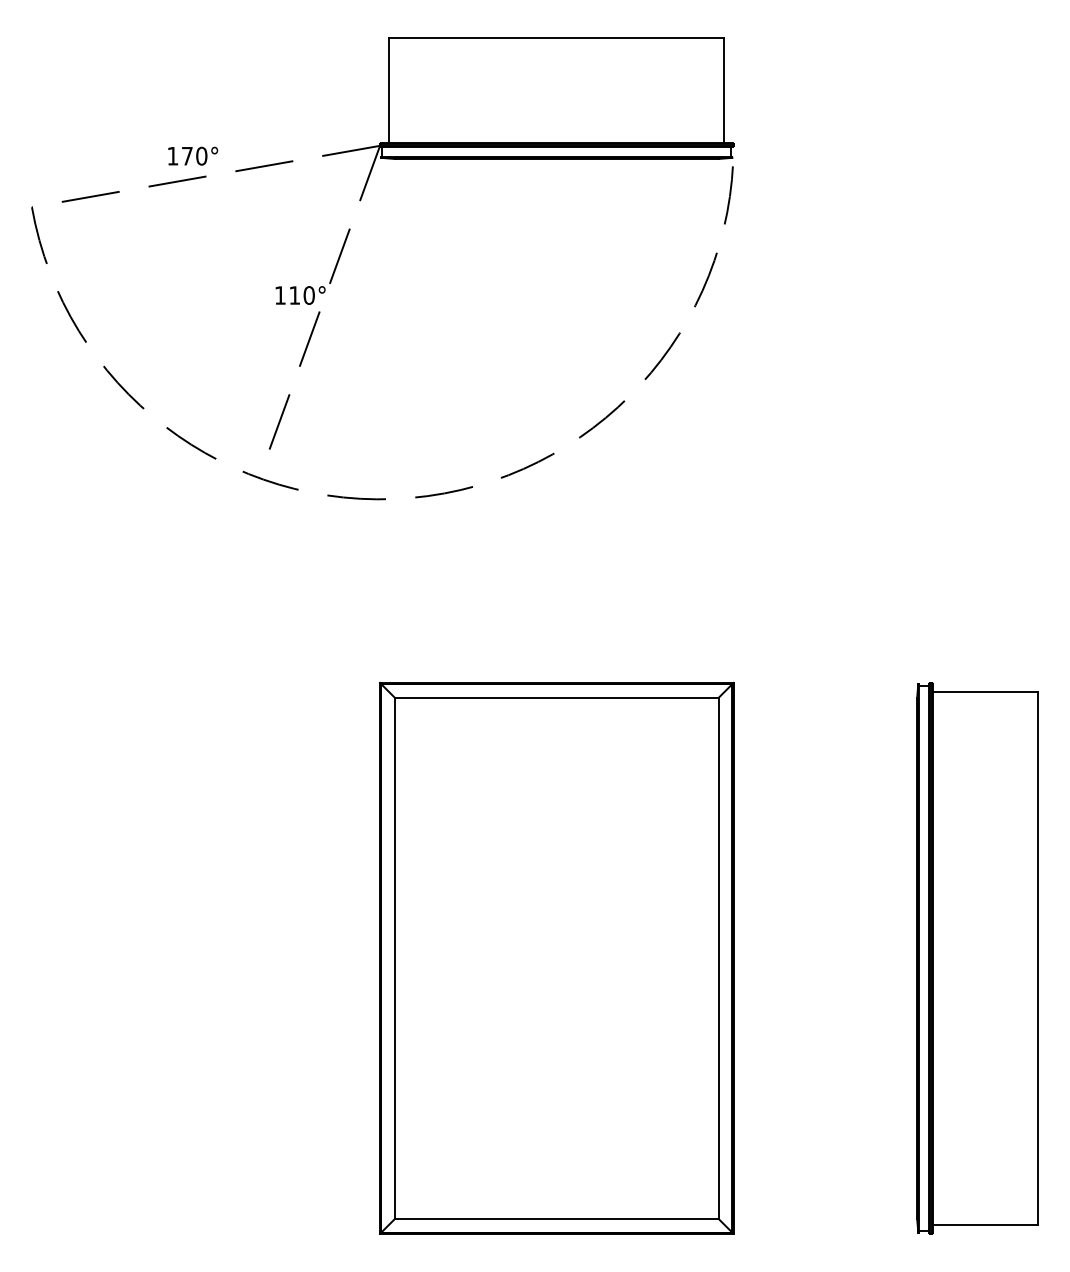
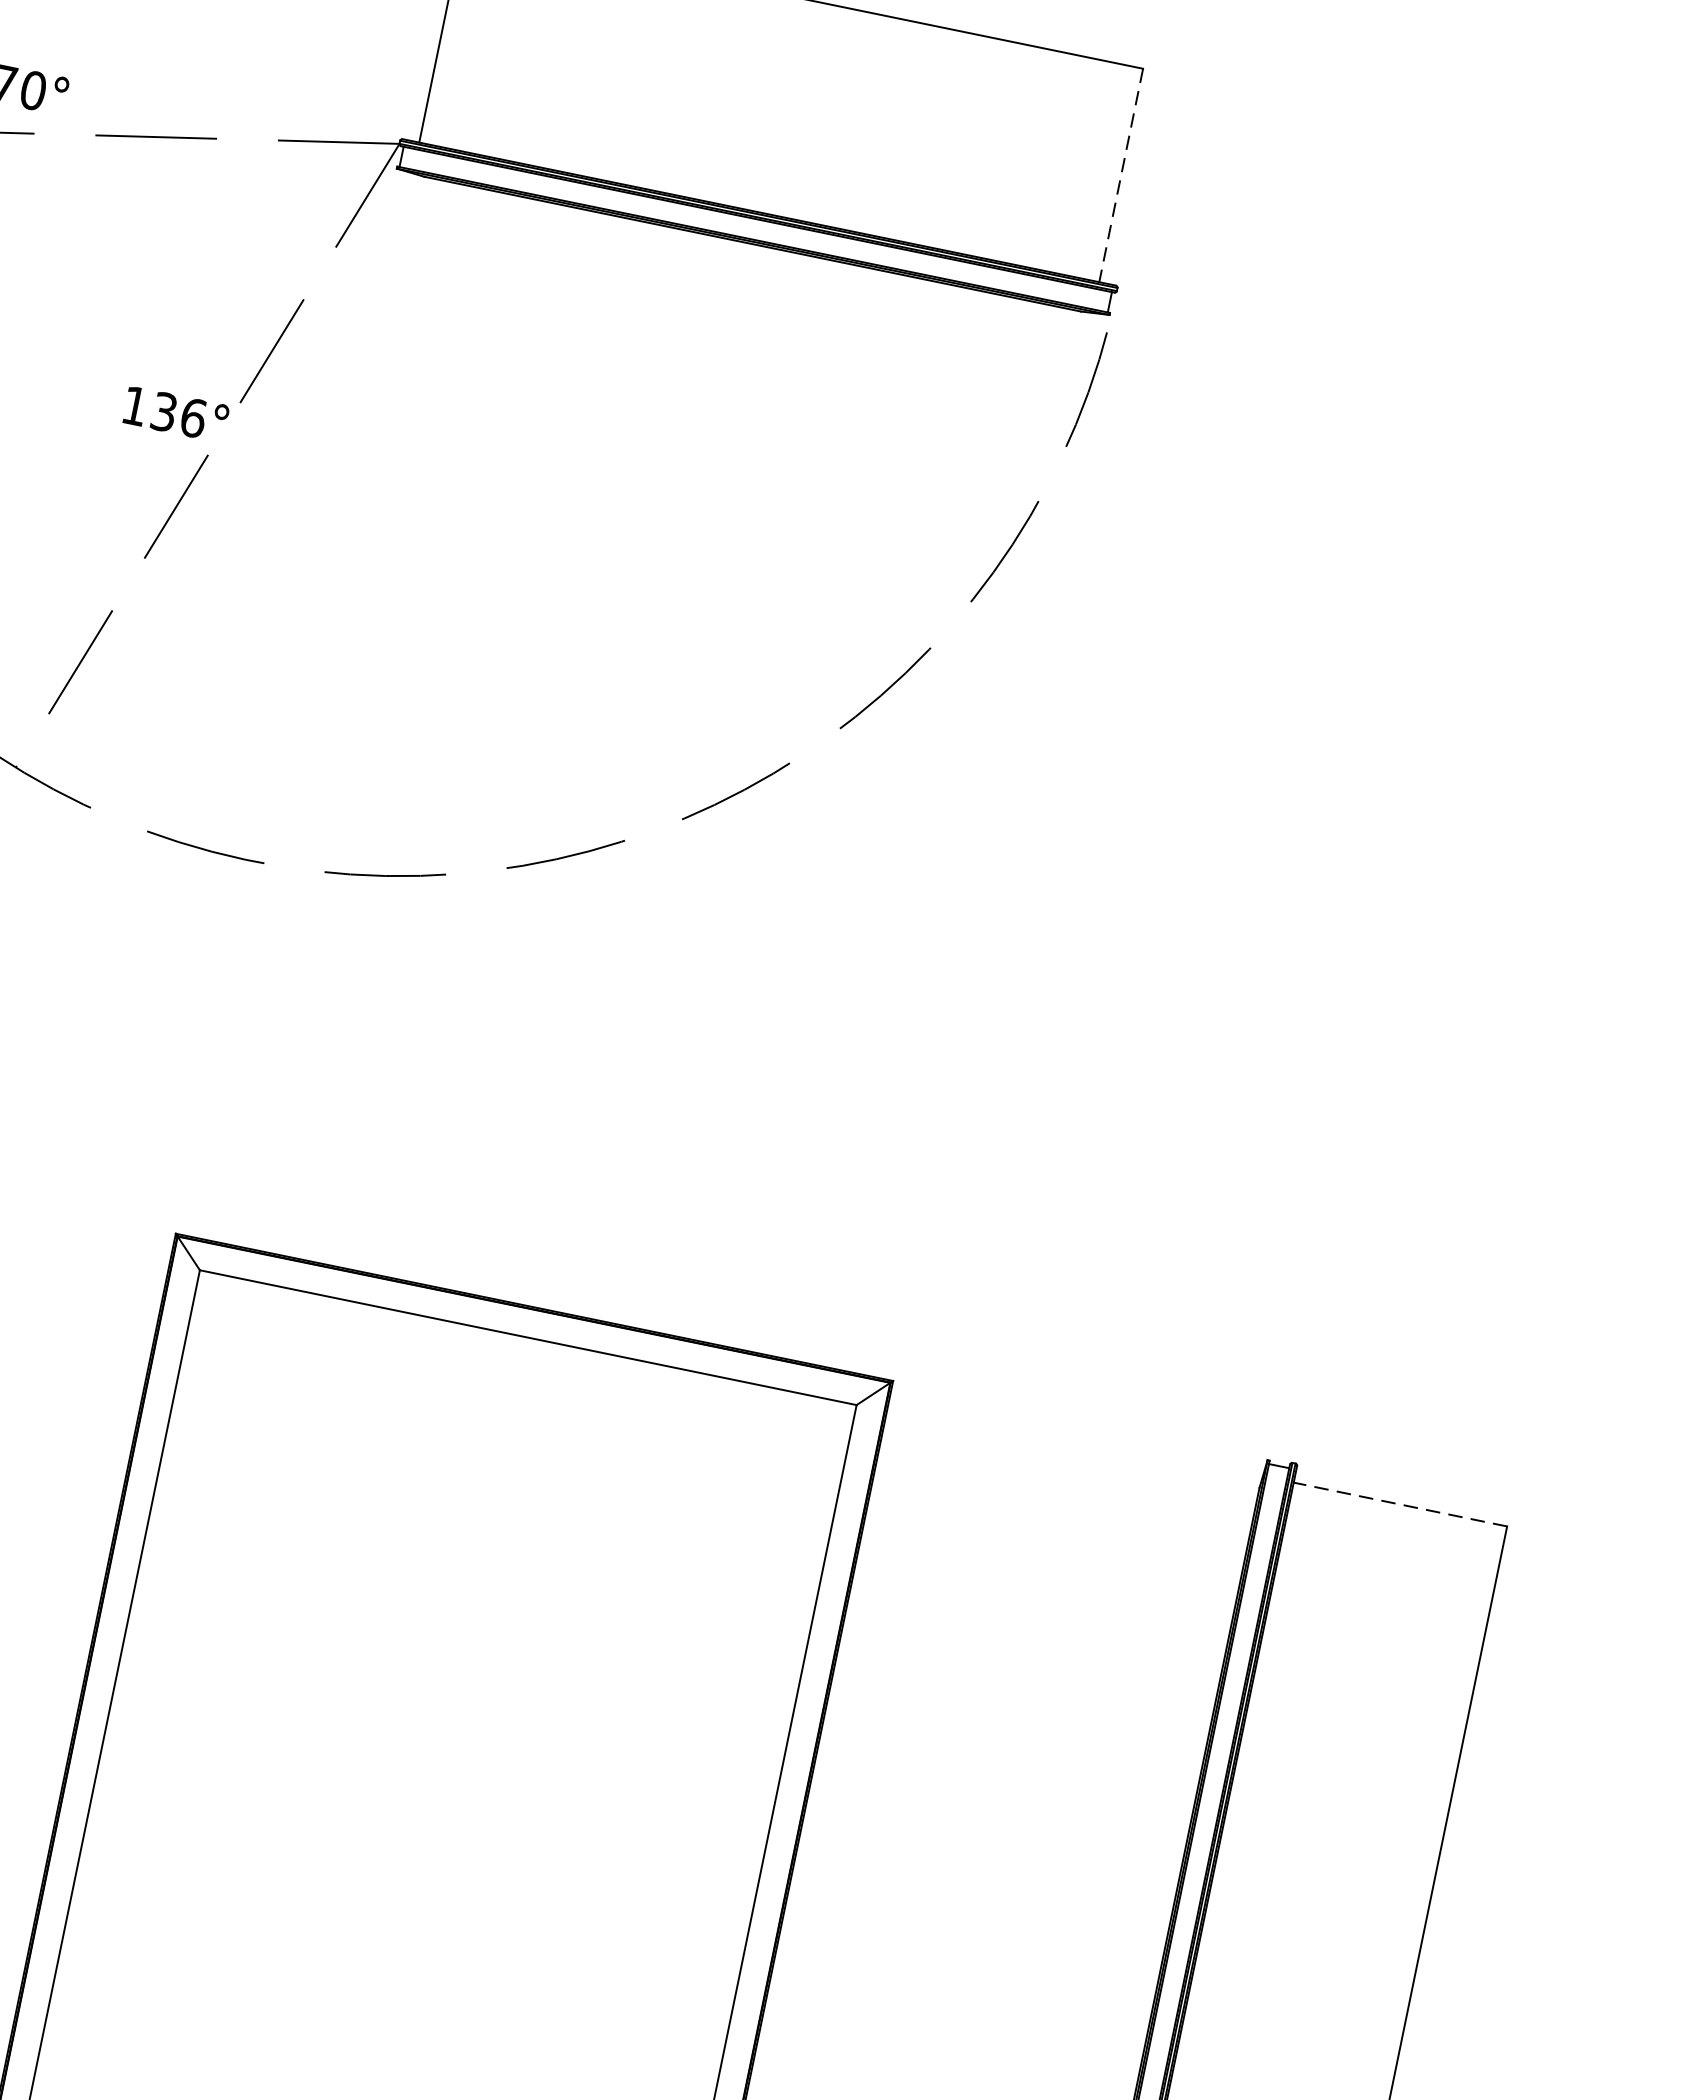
line: (724, 90) -> (1121, 175), solid -> dashed
text: (301, 295) -> (177, 414), 110° -> 136°
line: (985, 692) -> (1400, 1505), solid -> dashed

